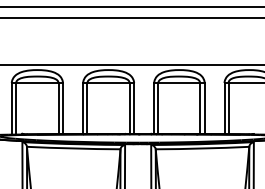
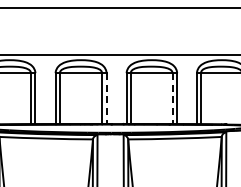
line: (134, 108) -> (106, 98), solid -> dashed
line: (200, 108) -> (172, 98), solid -> dashed

